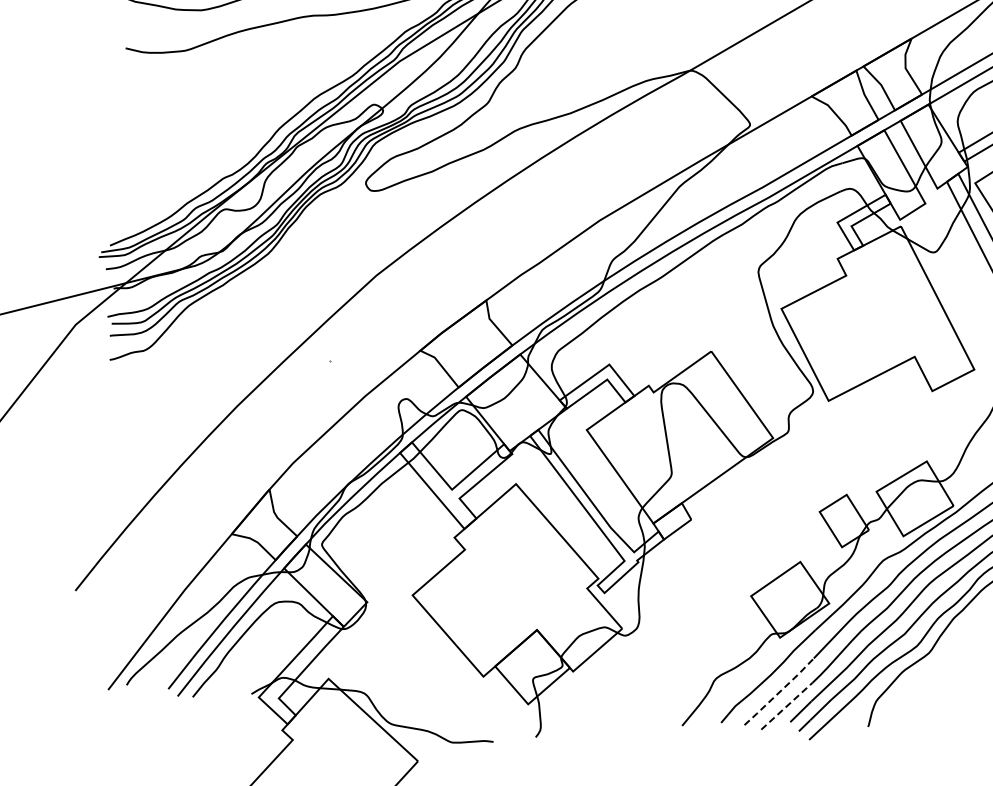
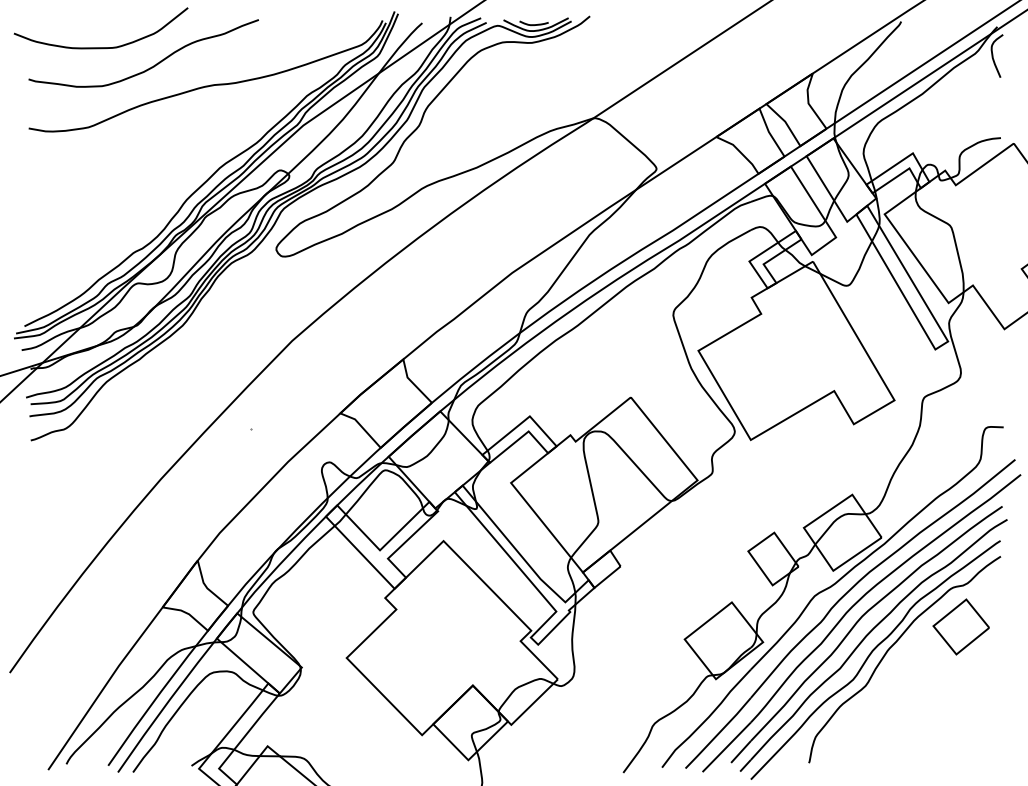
line: (779, 692) -> (718, 733), dashed -> solid
line: (786, 706) -> (726, 747), dashed -> solid

